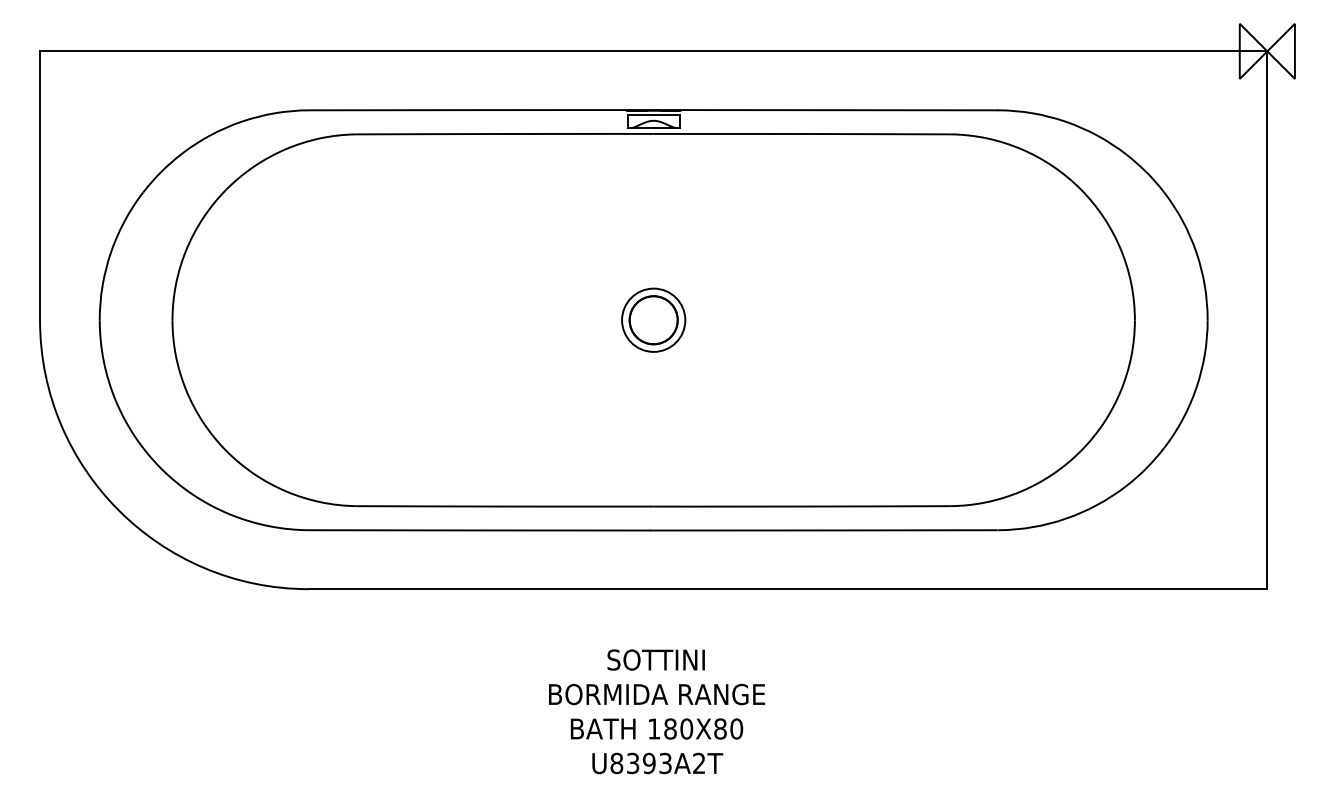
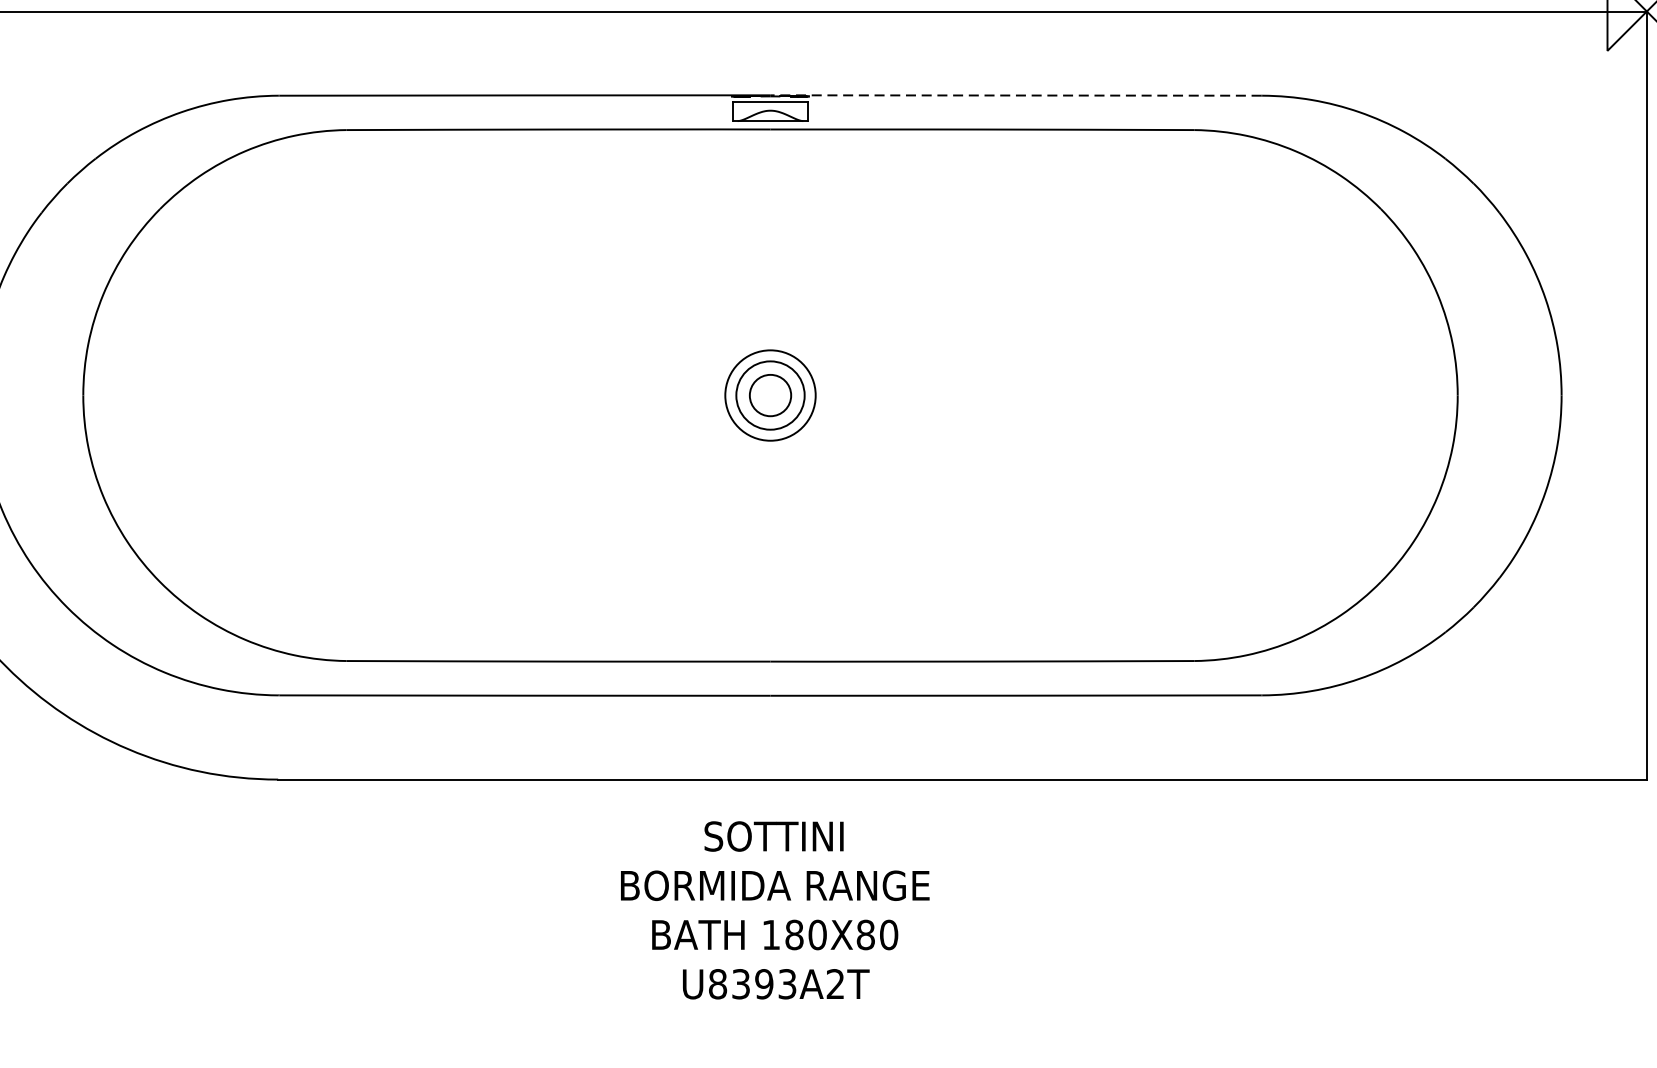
line: (825, 110) -> (1015, 95), solid -> dashed
circle: (653, 320) -> (770, 395), size x0.6
text: (657, 711) -> (775, 909), moved

